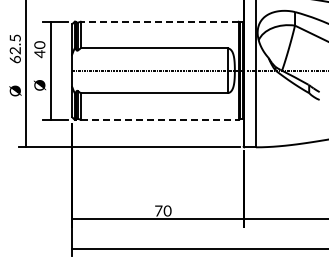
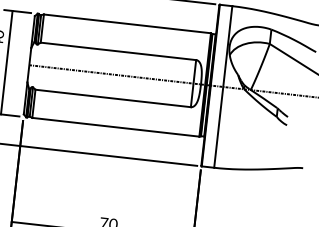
line: (159, 21) -> (127, 23), dashed -> solid
line: (160, 119) -> (116, 127), dashed -> solid

